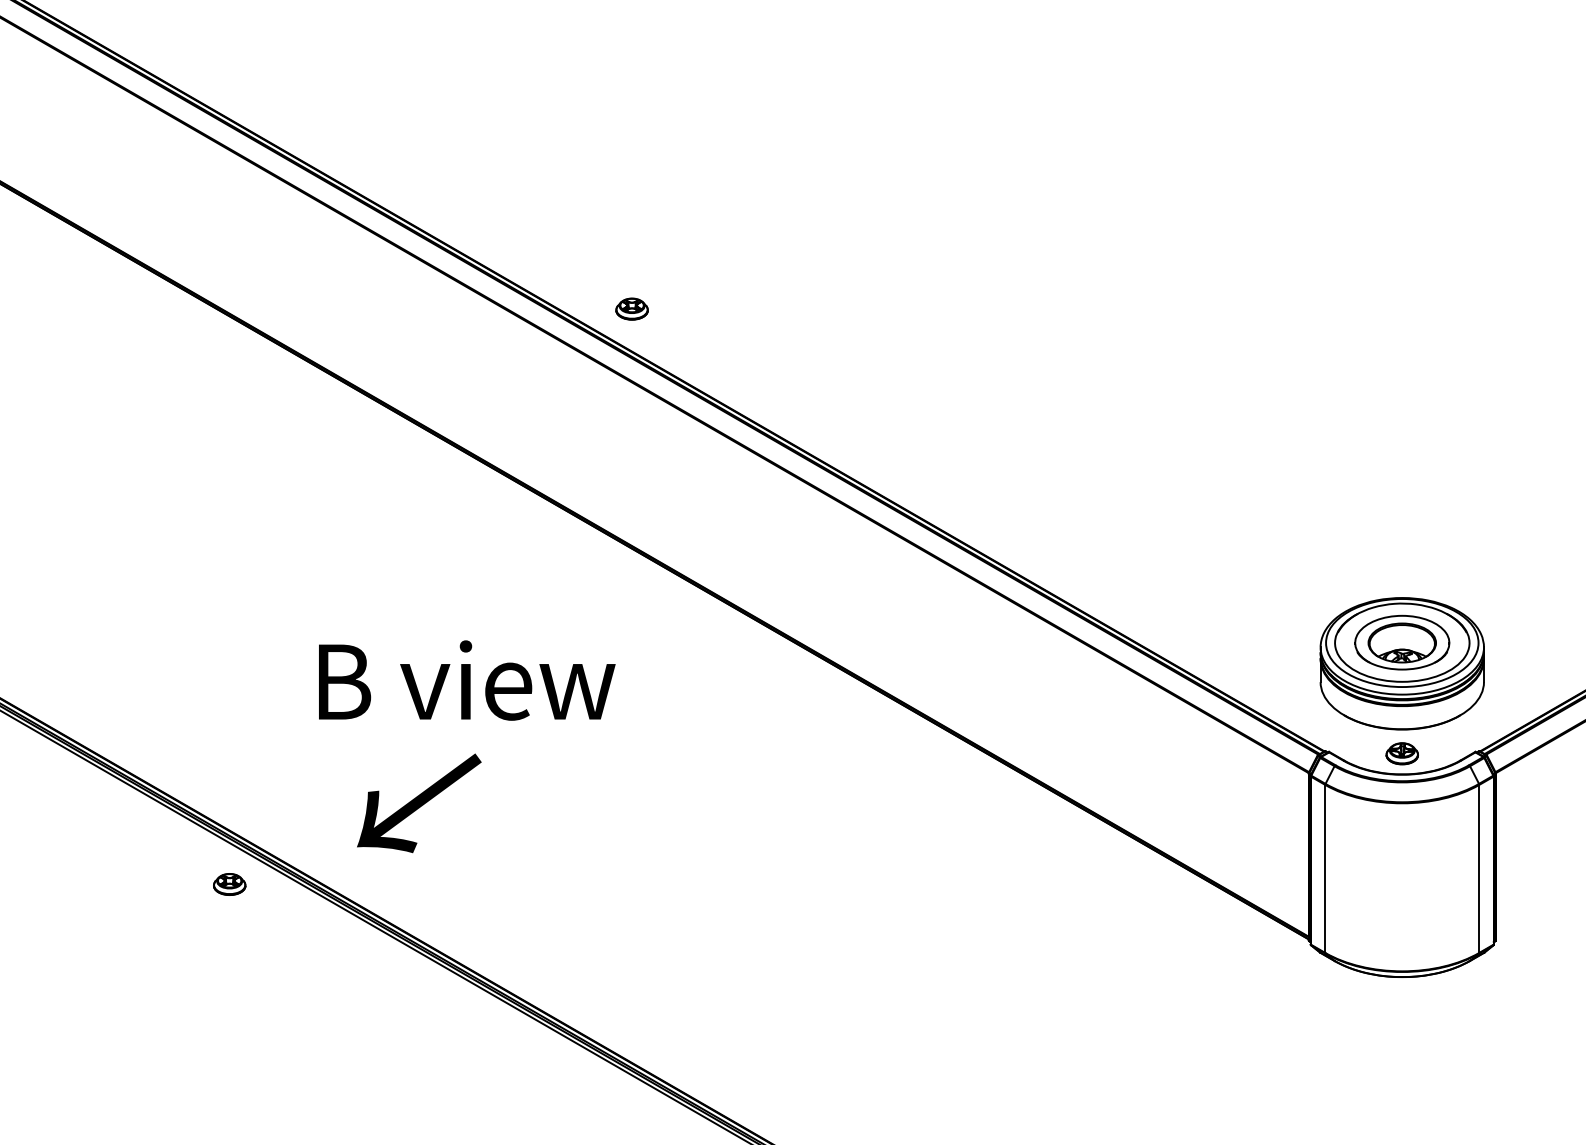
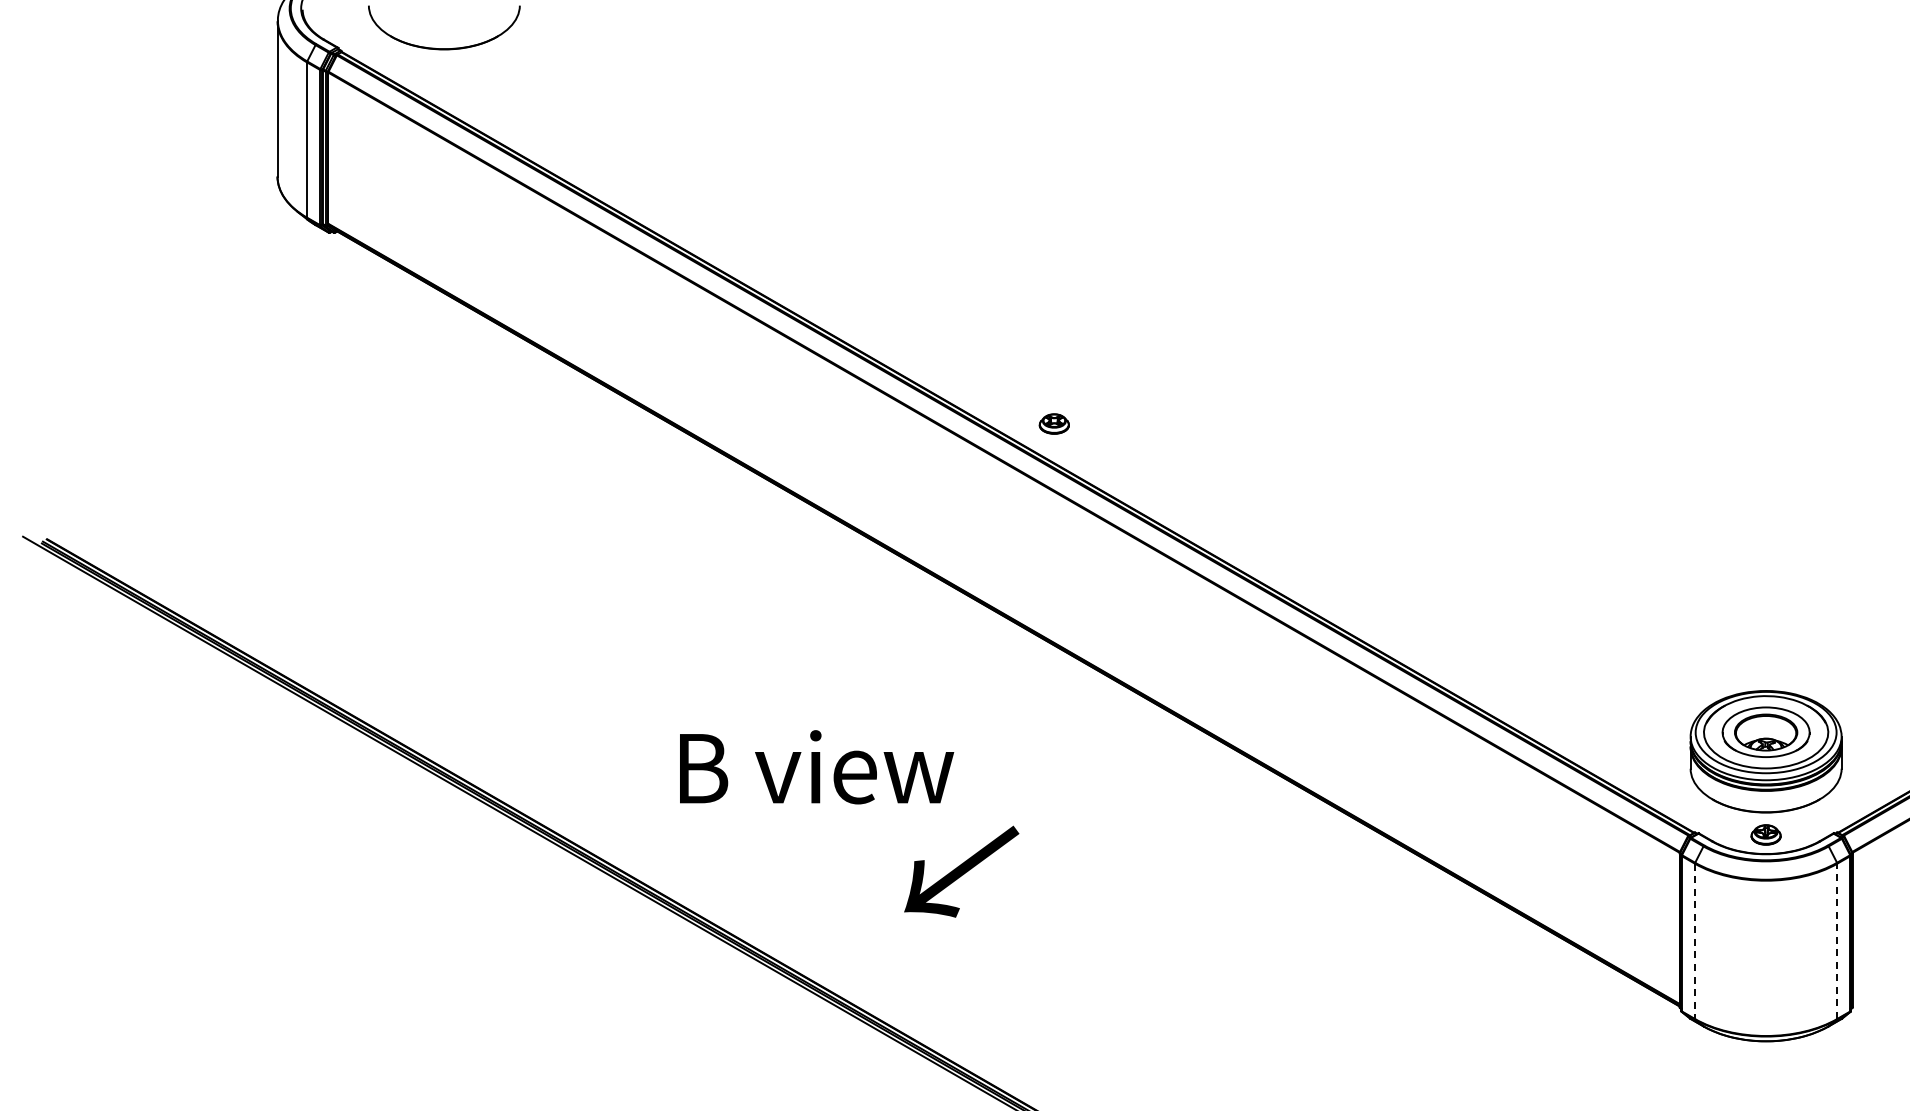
text: (467, 680) -> (817, 767), moved
text: (419, 803) -> (961, 871), moved
line: (1324, 869) -> (1694, 941), solid -> dashed
line: (1479, 869) -> (1837, 941), solid -> dashed
part: (229, 884) -> (682, 955), removed

